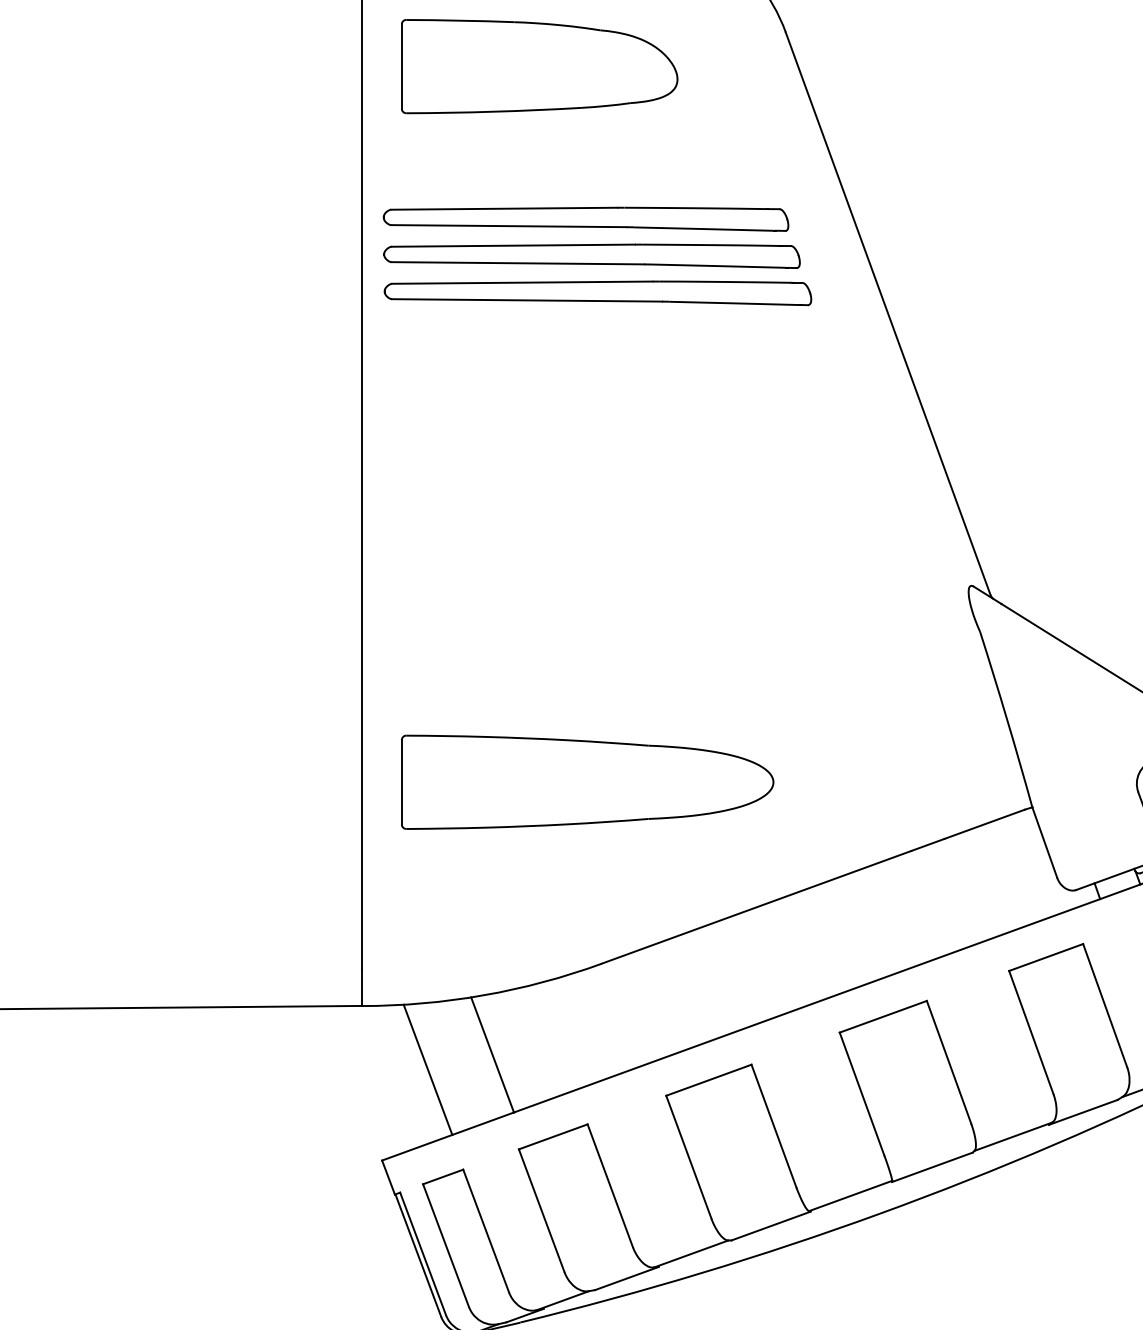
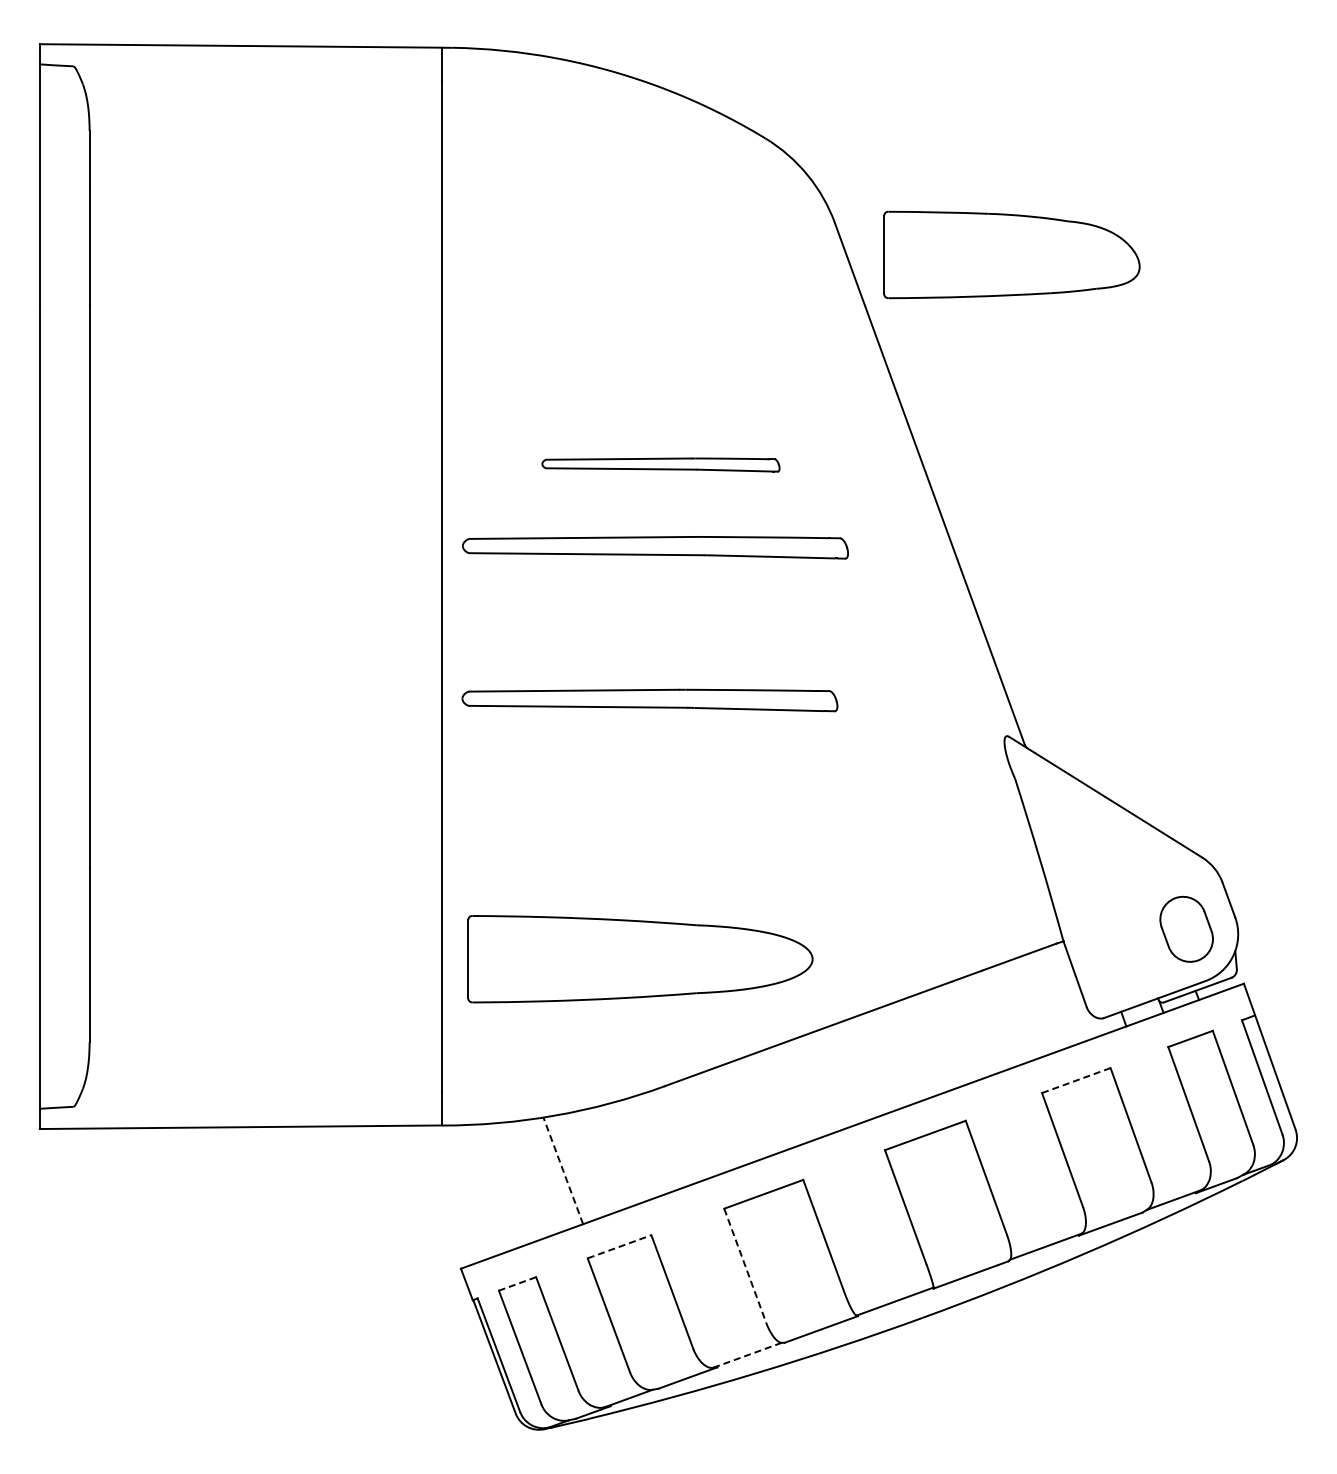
part: (539, 66) -> (1011, 254), moved
part: (585, 219) -> (649, 700), moved
part: (592, 256) -> (655, 547), moved
part: (597, 292) -> (660, 464), size x0.6
part: (587, 782) -> (640, 959), moved
line: (1046, 957) -> (1076, 1080), solid -> dashed
line: (492, 1054) -> (563, 1170), solid -> dashed
line: (428, 1069) -> (503, 1184), removed
line: (553, 1136) -> (619, 1246), solid -> dashed
line: (689, 1157) -> (745, 1265), solid -> dashed
line: (443, 1176) -> (517, 1283), solid -> dashed
line: (691, 1254) -> (747, 1355), solid -> dashed

